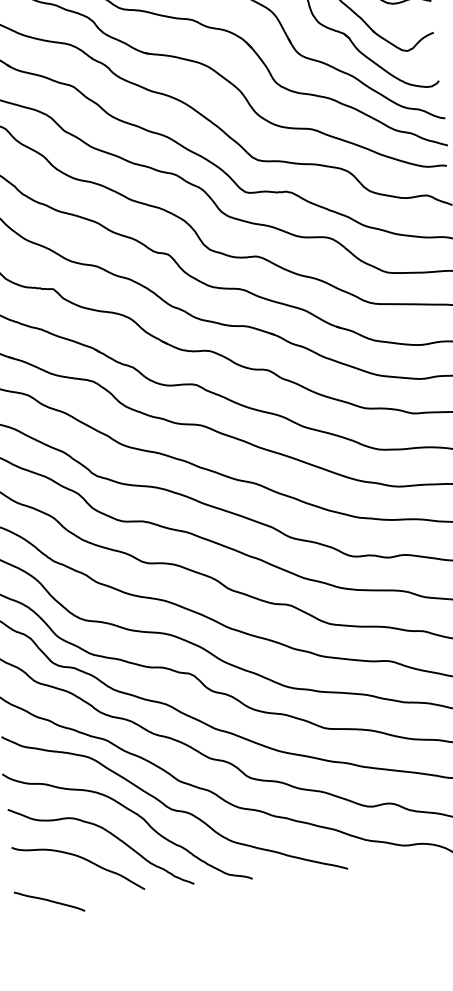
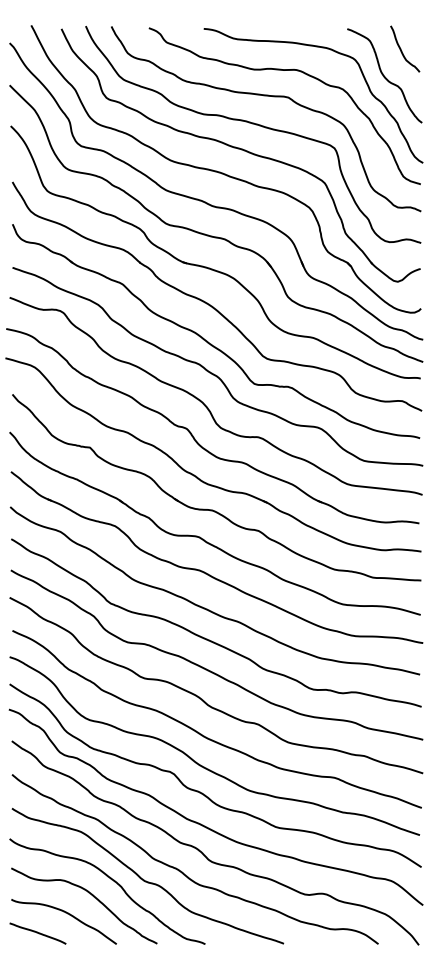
curve: (48, 901) -> (37, 933), moved

